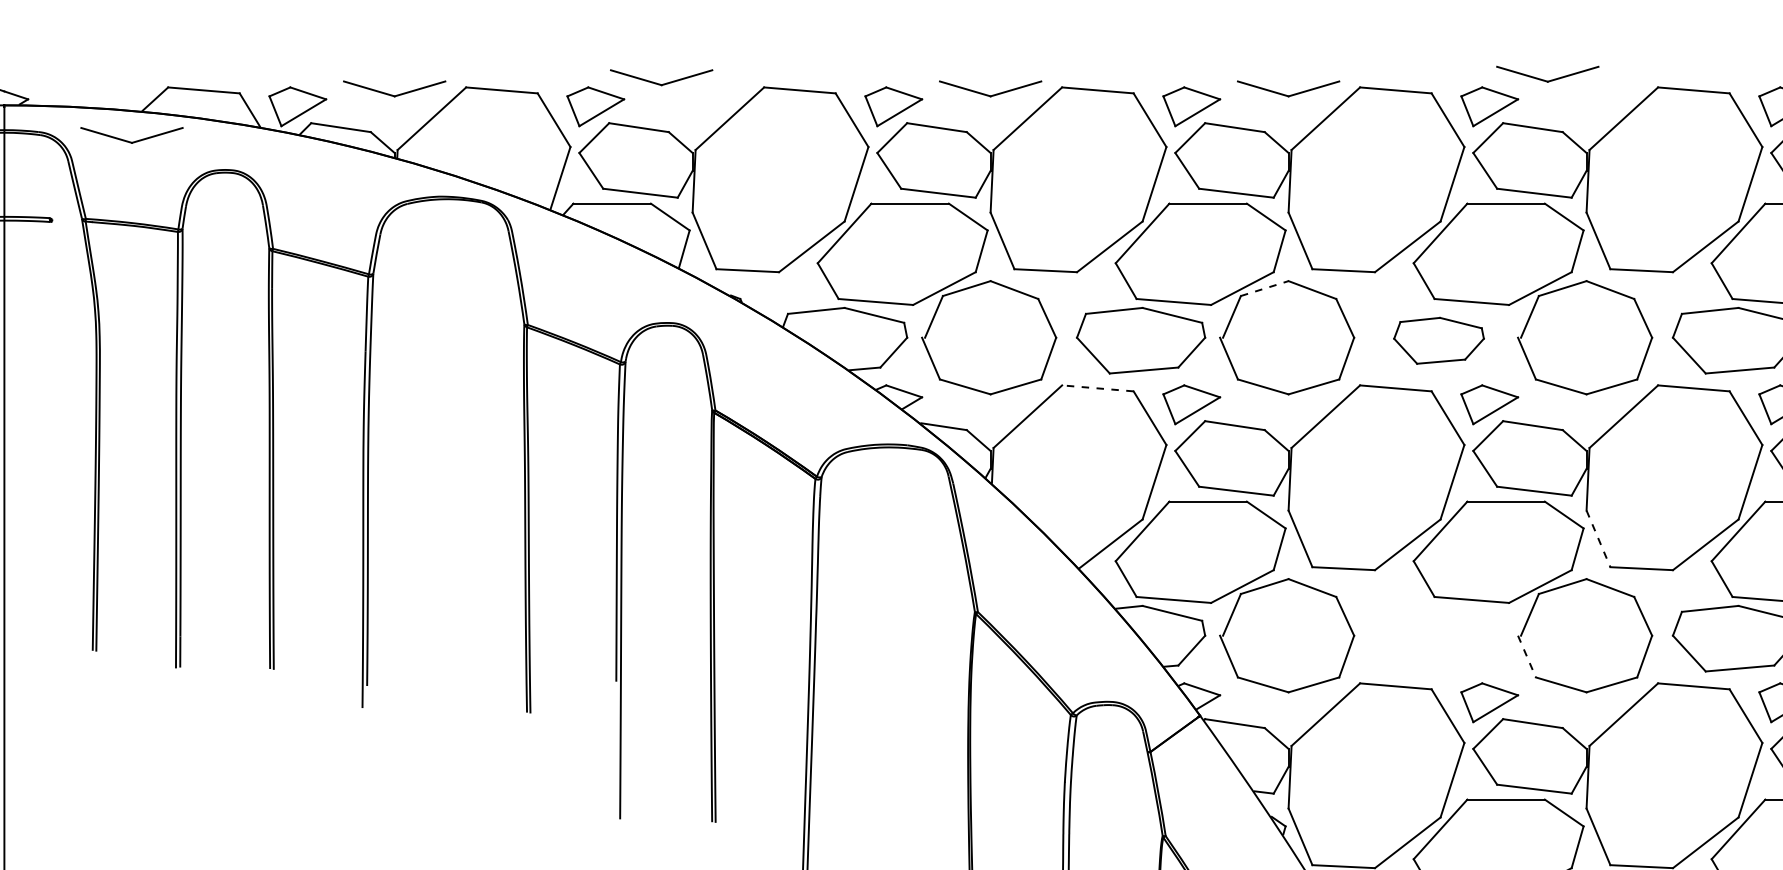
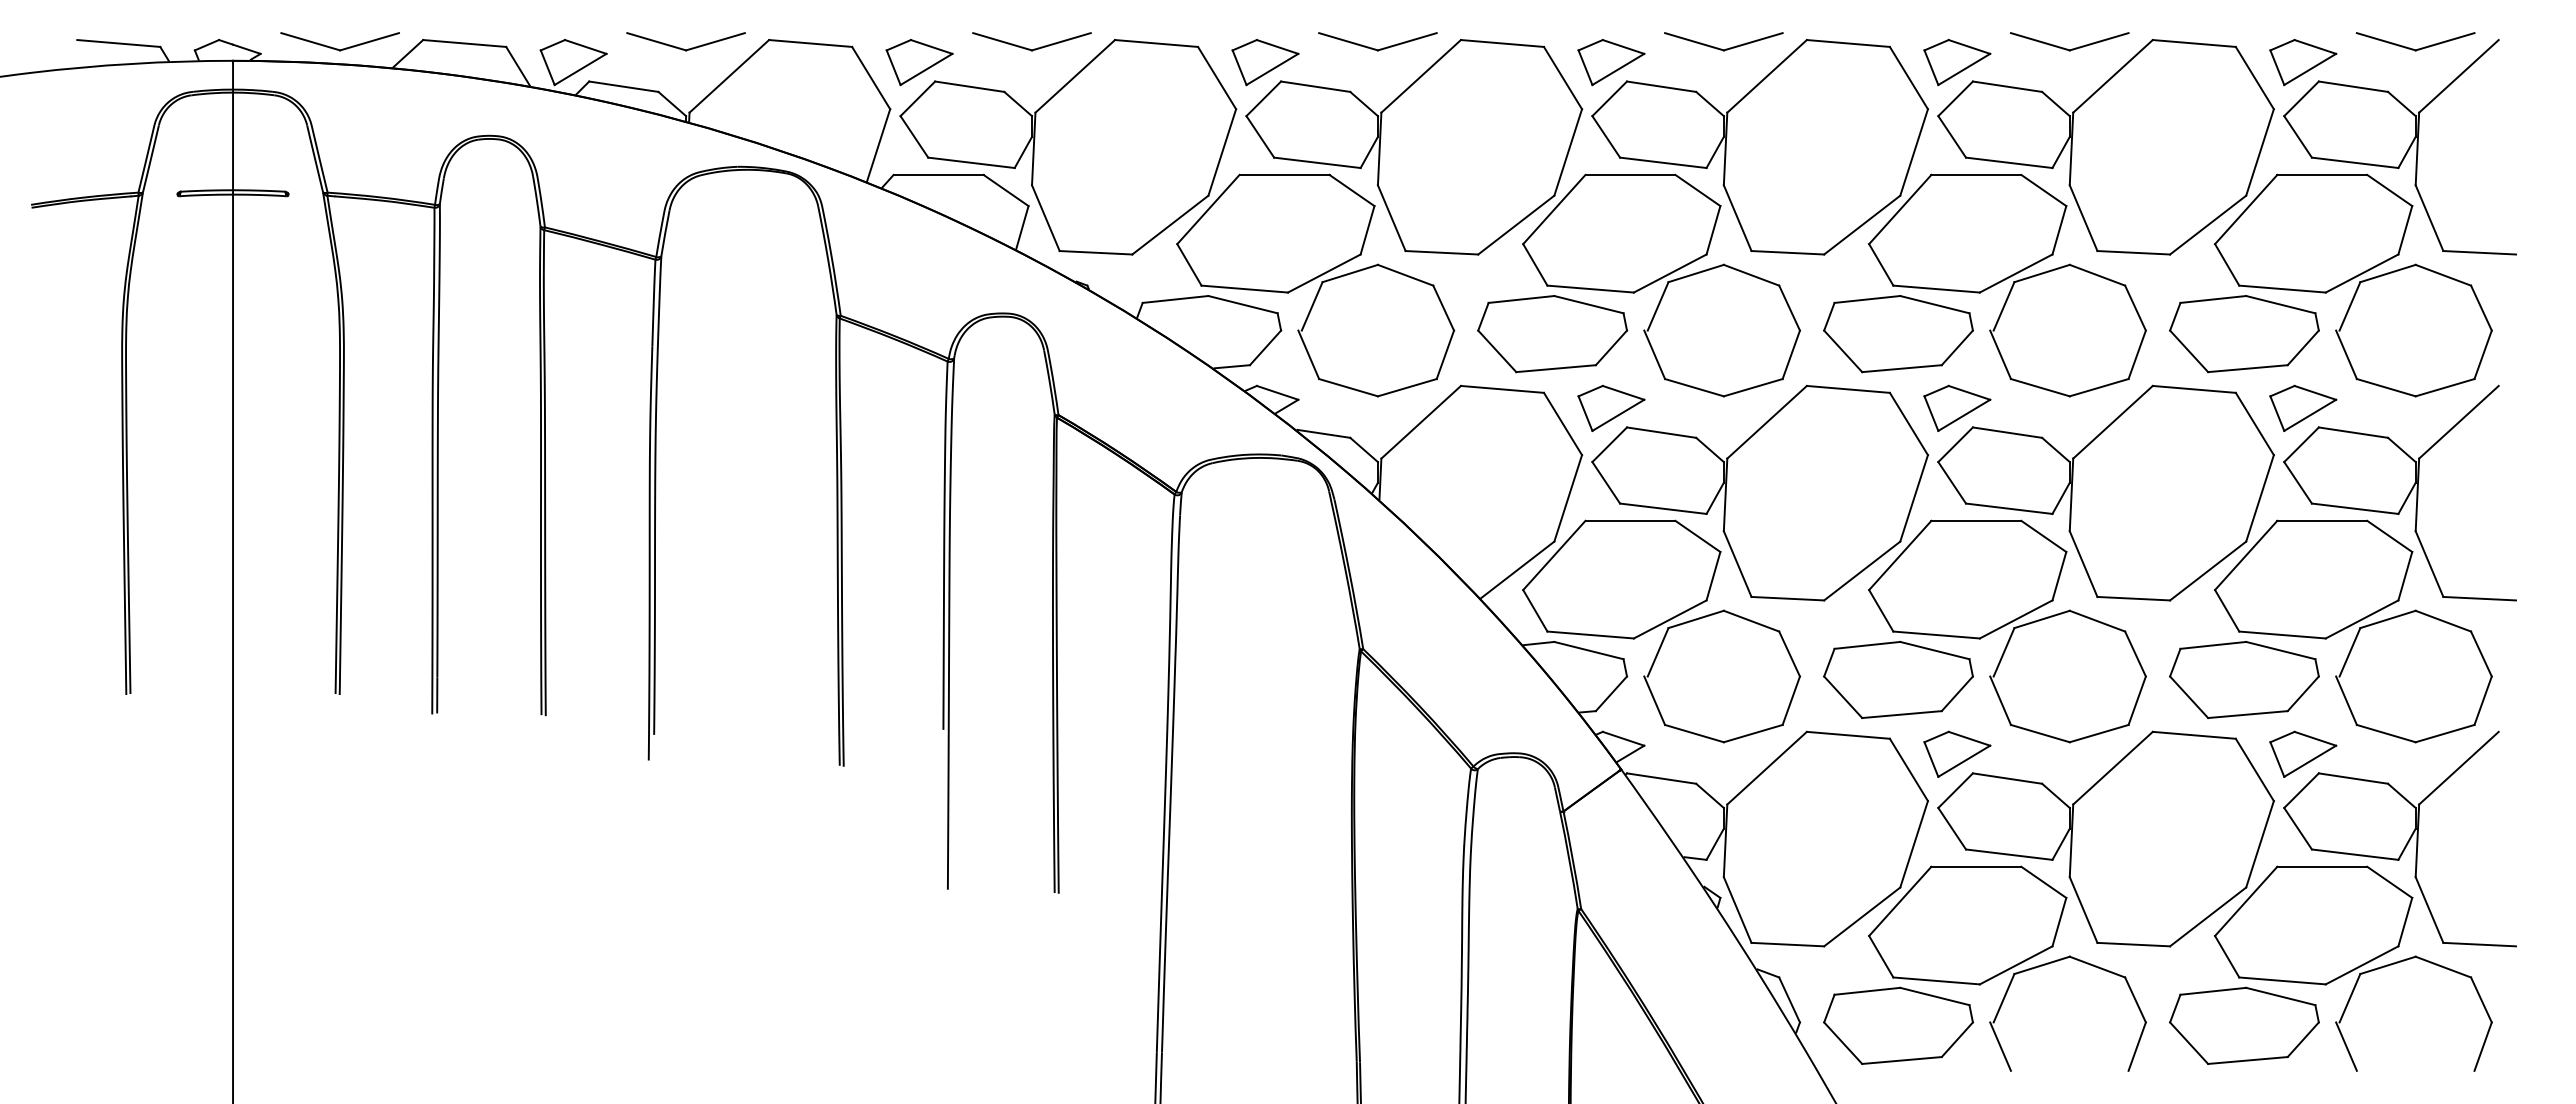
part: (1545, 80) -> (2067, 48), moved
part: (659, 83) -> (1029, 48), moved
part: (129, 141) -> (337, 48), moved
line: (1265, 288) -> (1696, 273), dashed -> solid
part: (1439, 341) -> (1898, 334), size x1.43
line: (1097, 388) -> (1502, 389), dashed -> solid
line: (1598, 539) -> (2083, 564), dashed -> solid
part: (1439, 639) -> (1898, 680), added
line: (1526, 657) -> (2000, 701), dashed -> solid

